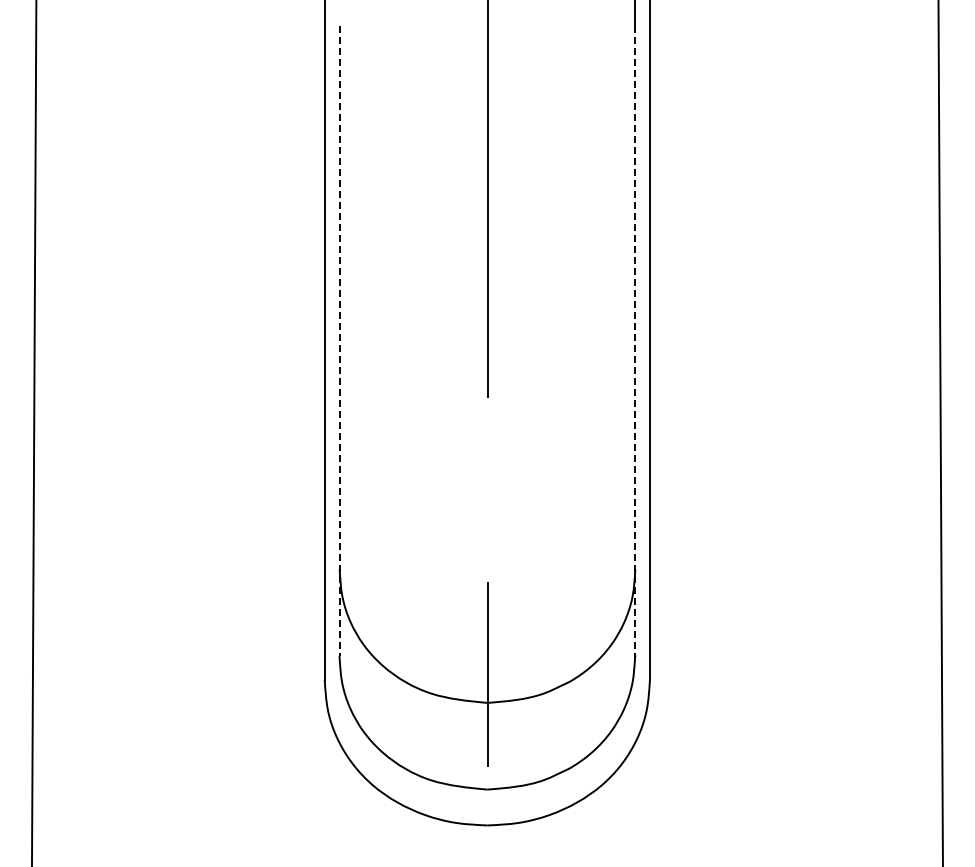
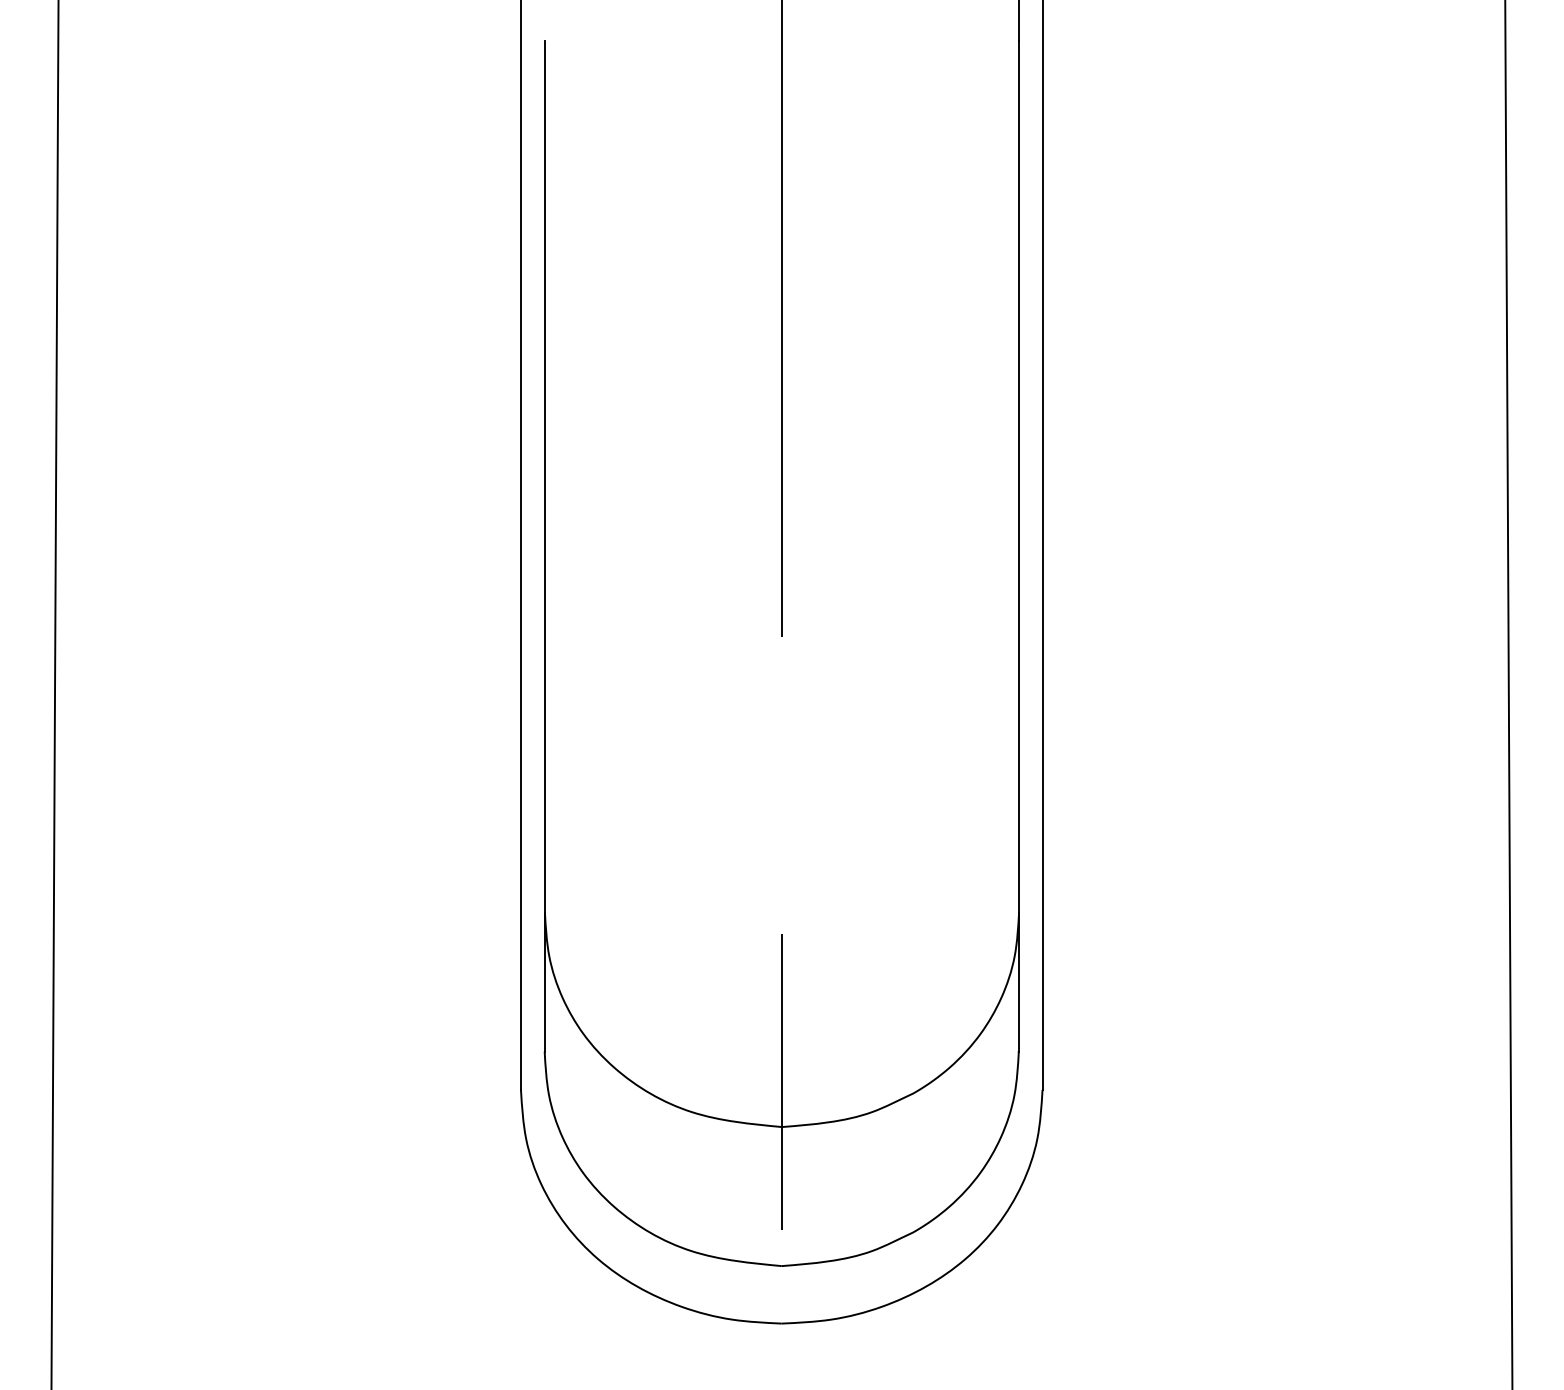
line: (339, 341) -> (544, 547), dashed -> solid
line: (635, 341) -> (1019, 547), dashed -> solid

